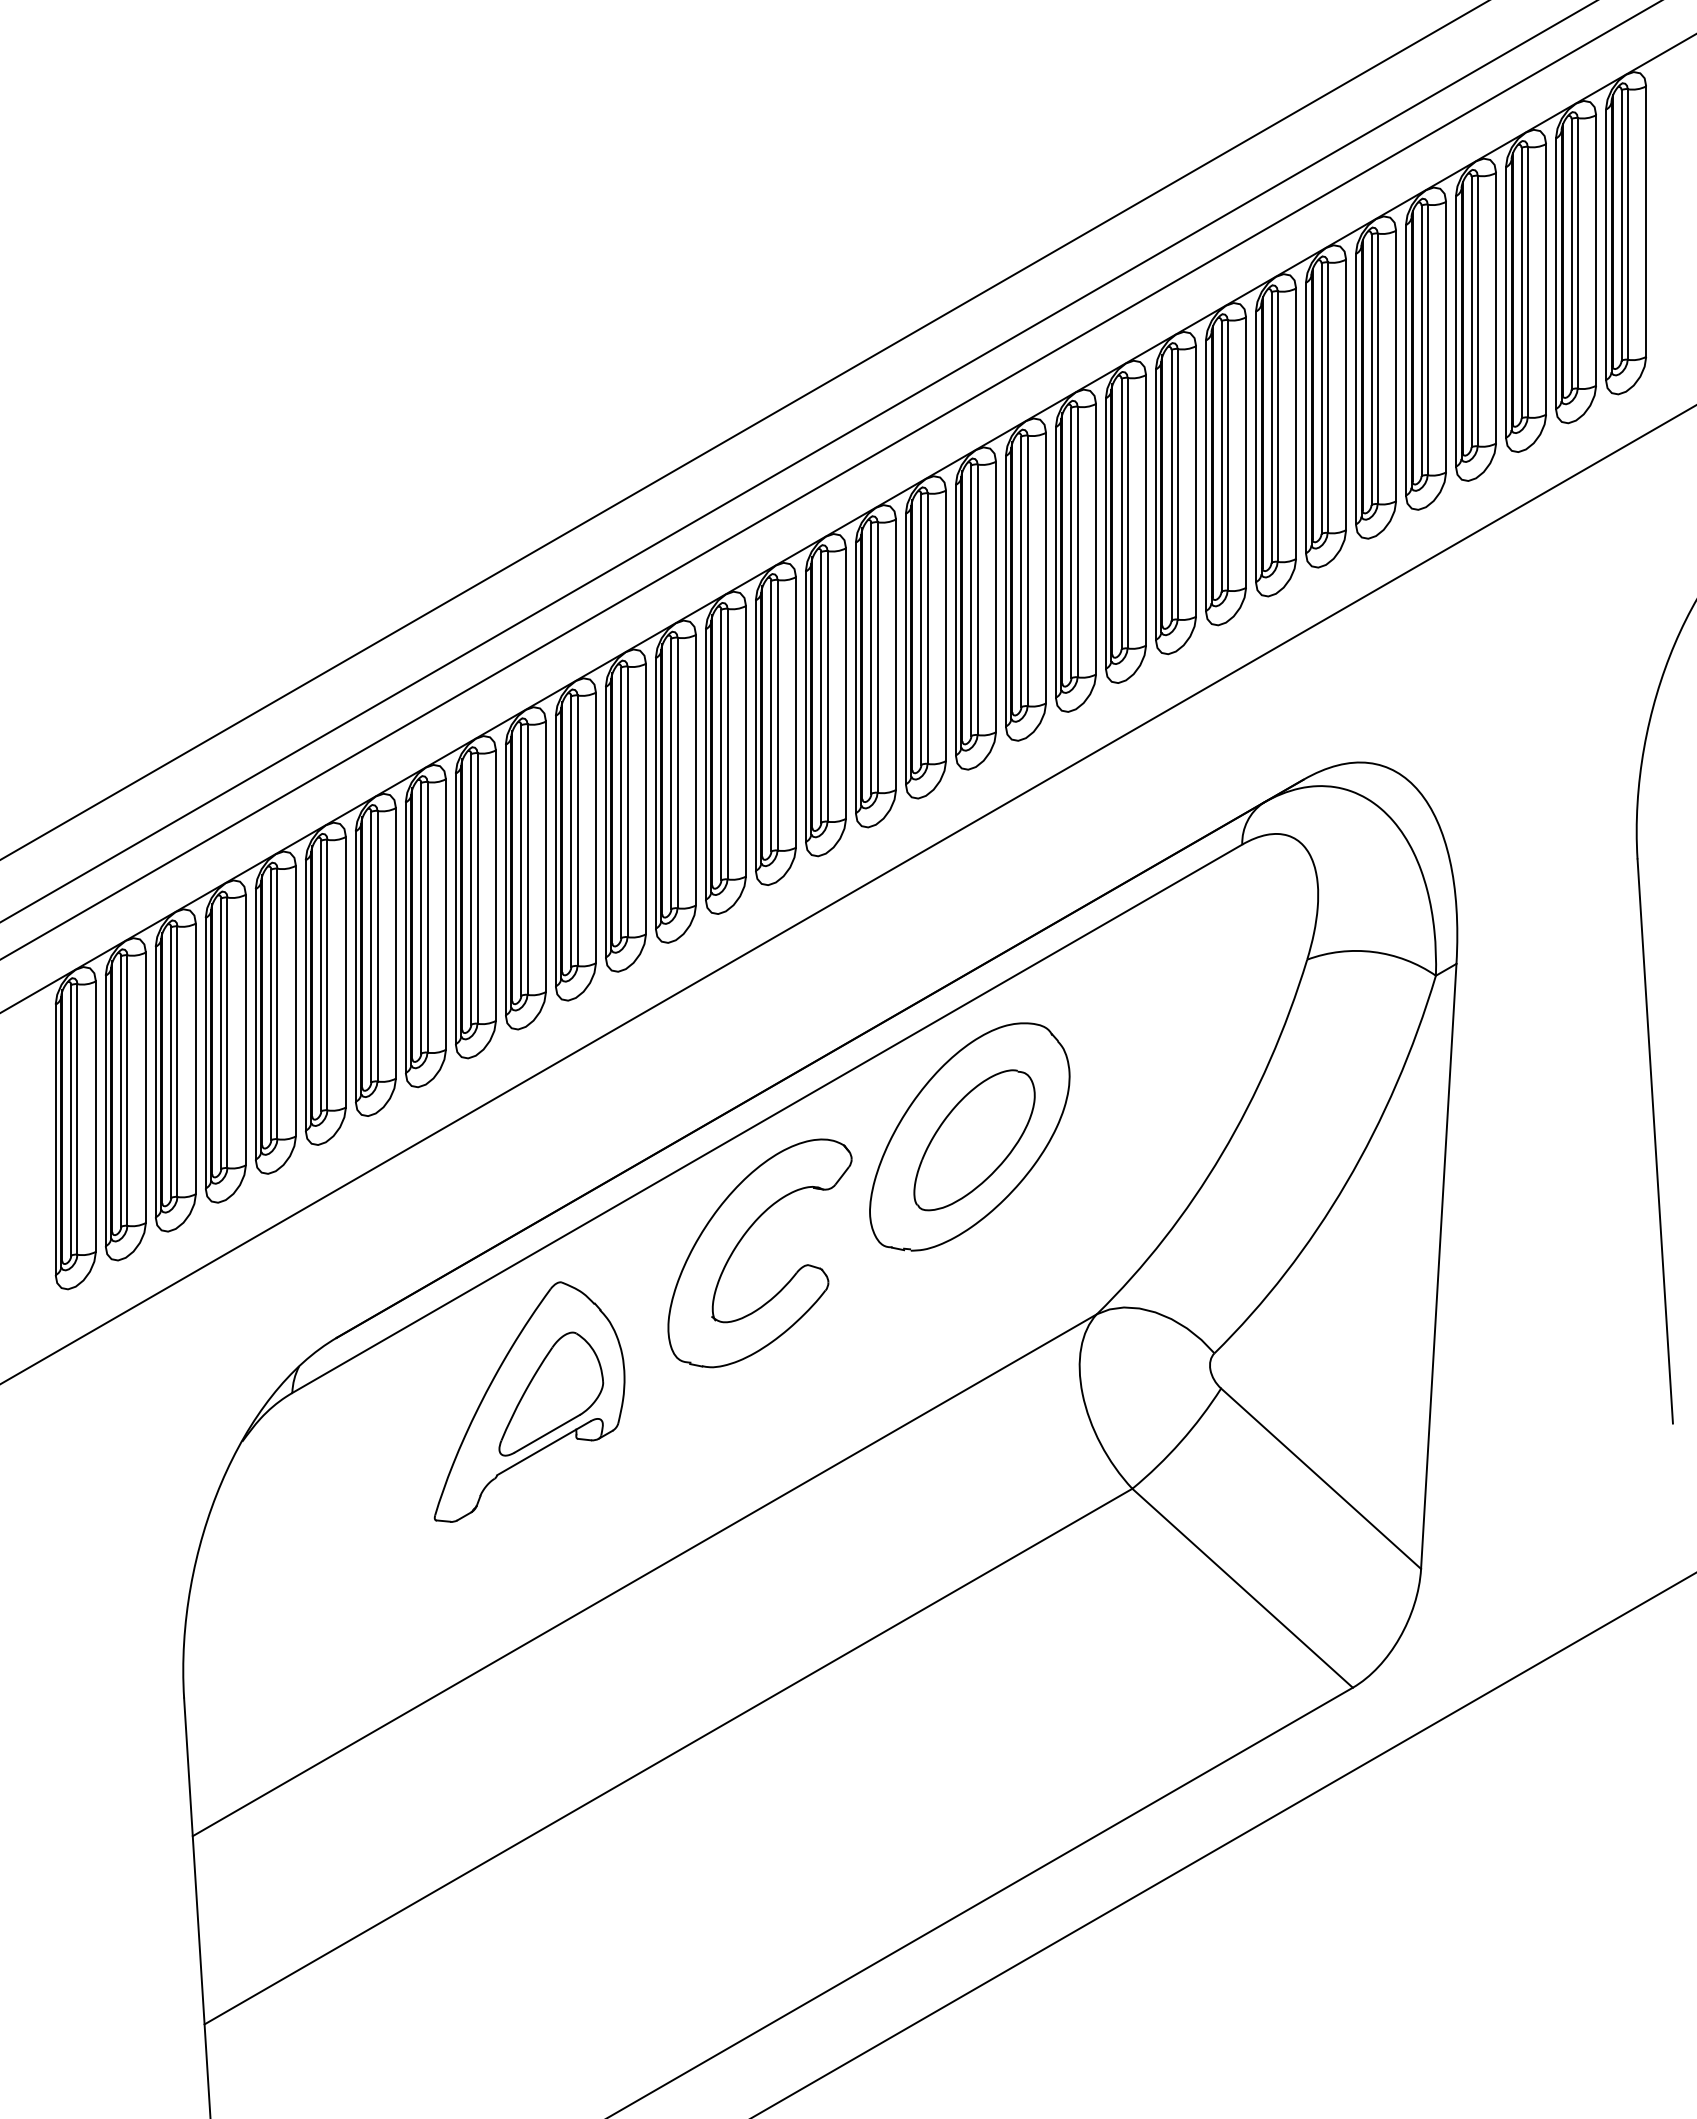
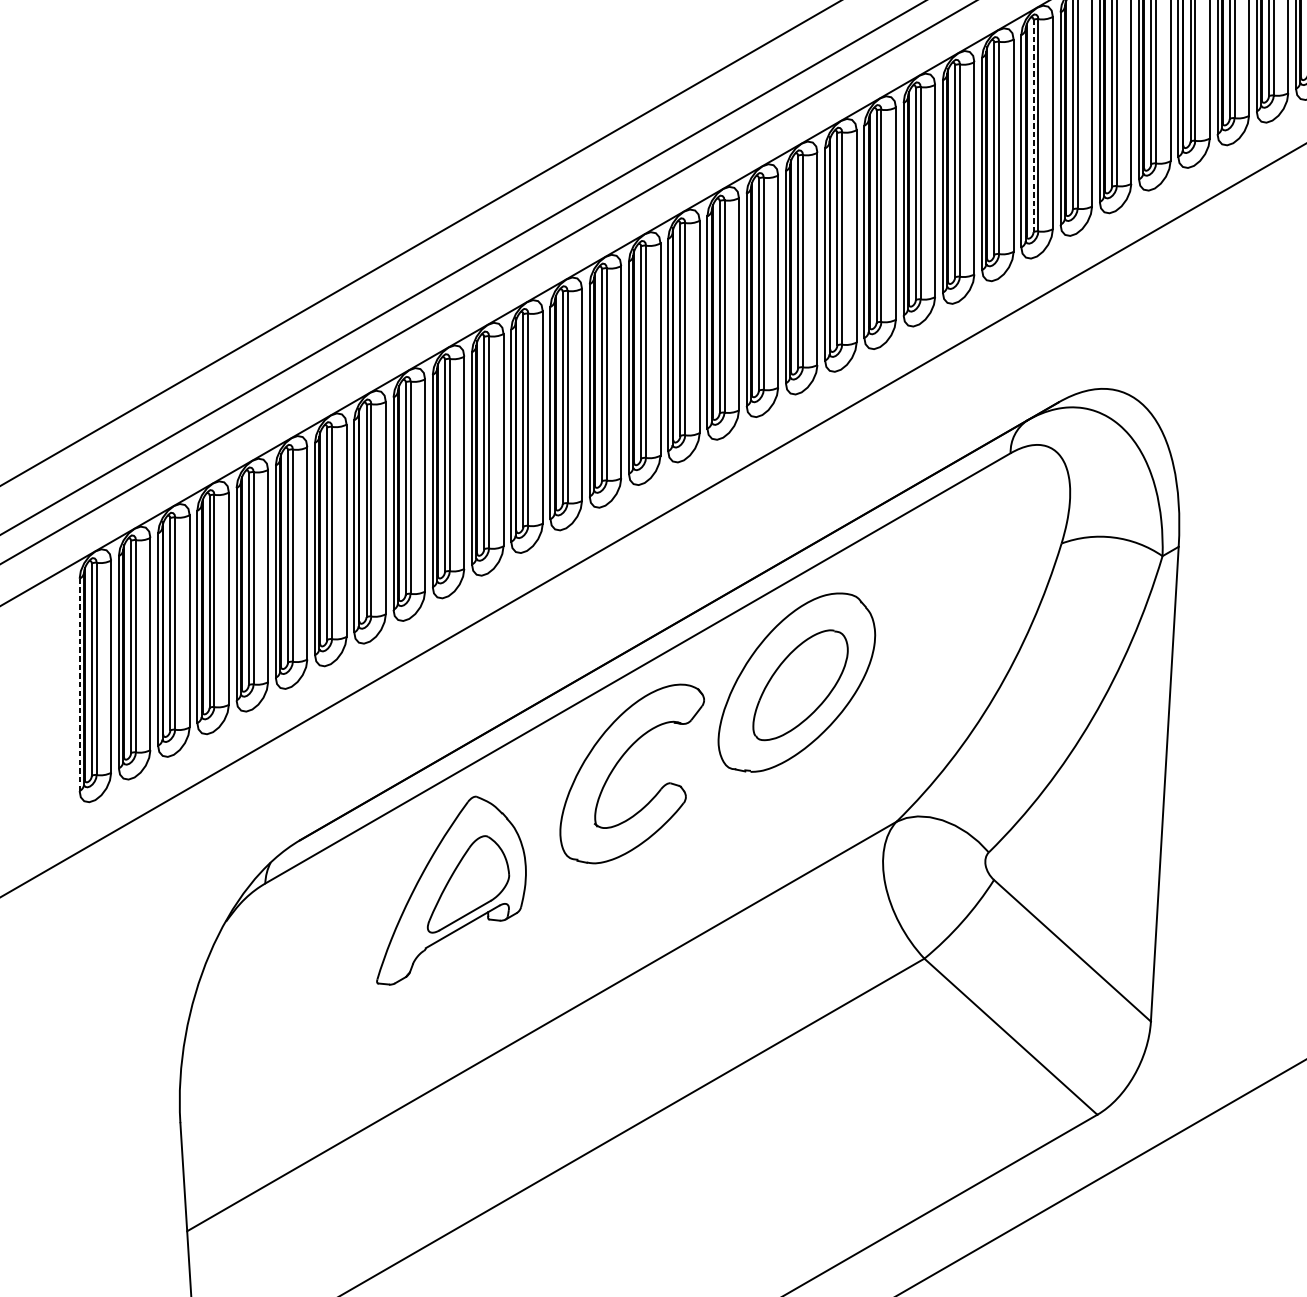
line: (1271, 427) -> (1033, 126), solid -> dashed
line: (55, 1139) -> (79, 684), solid -> dashed

